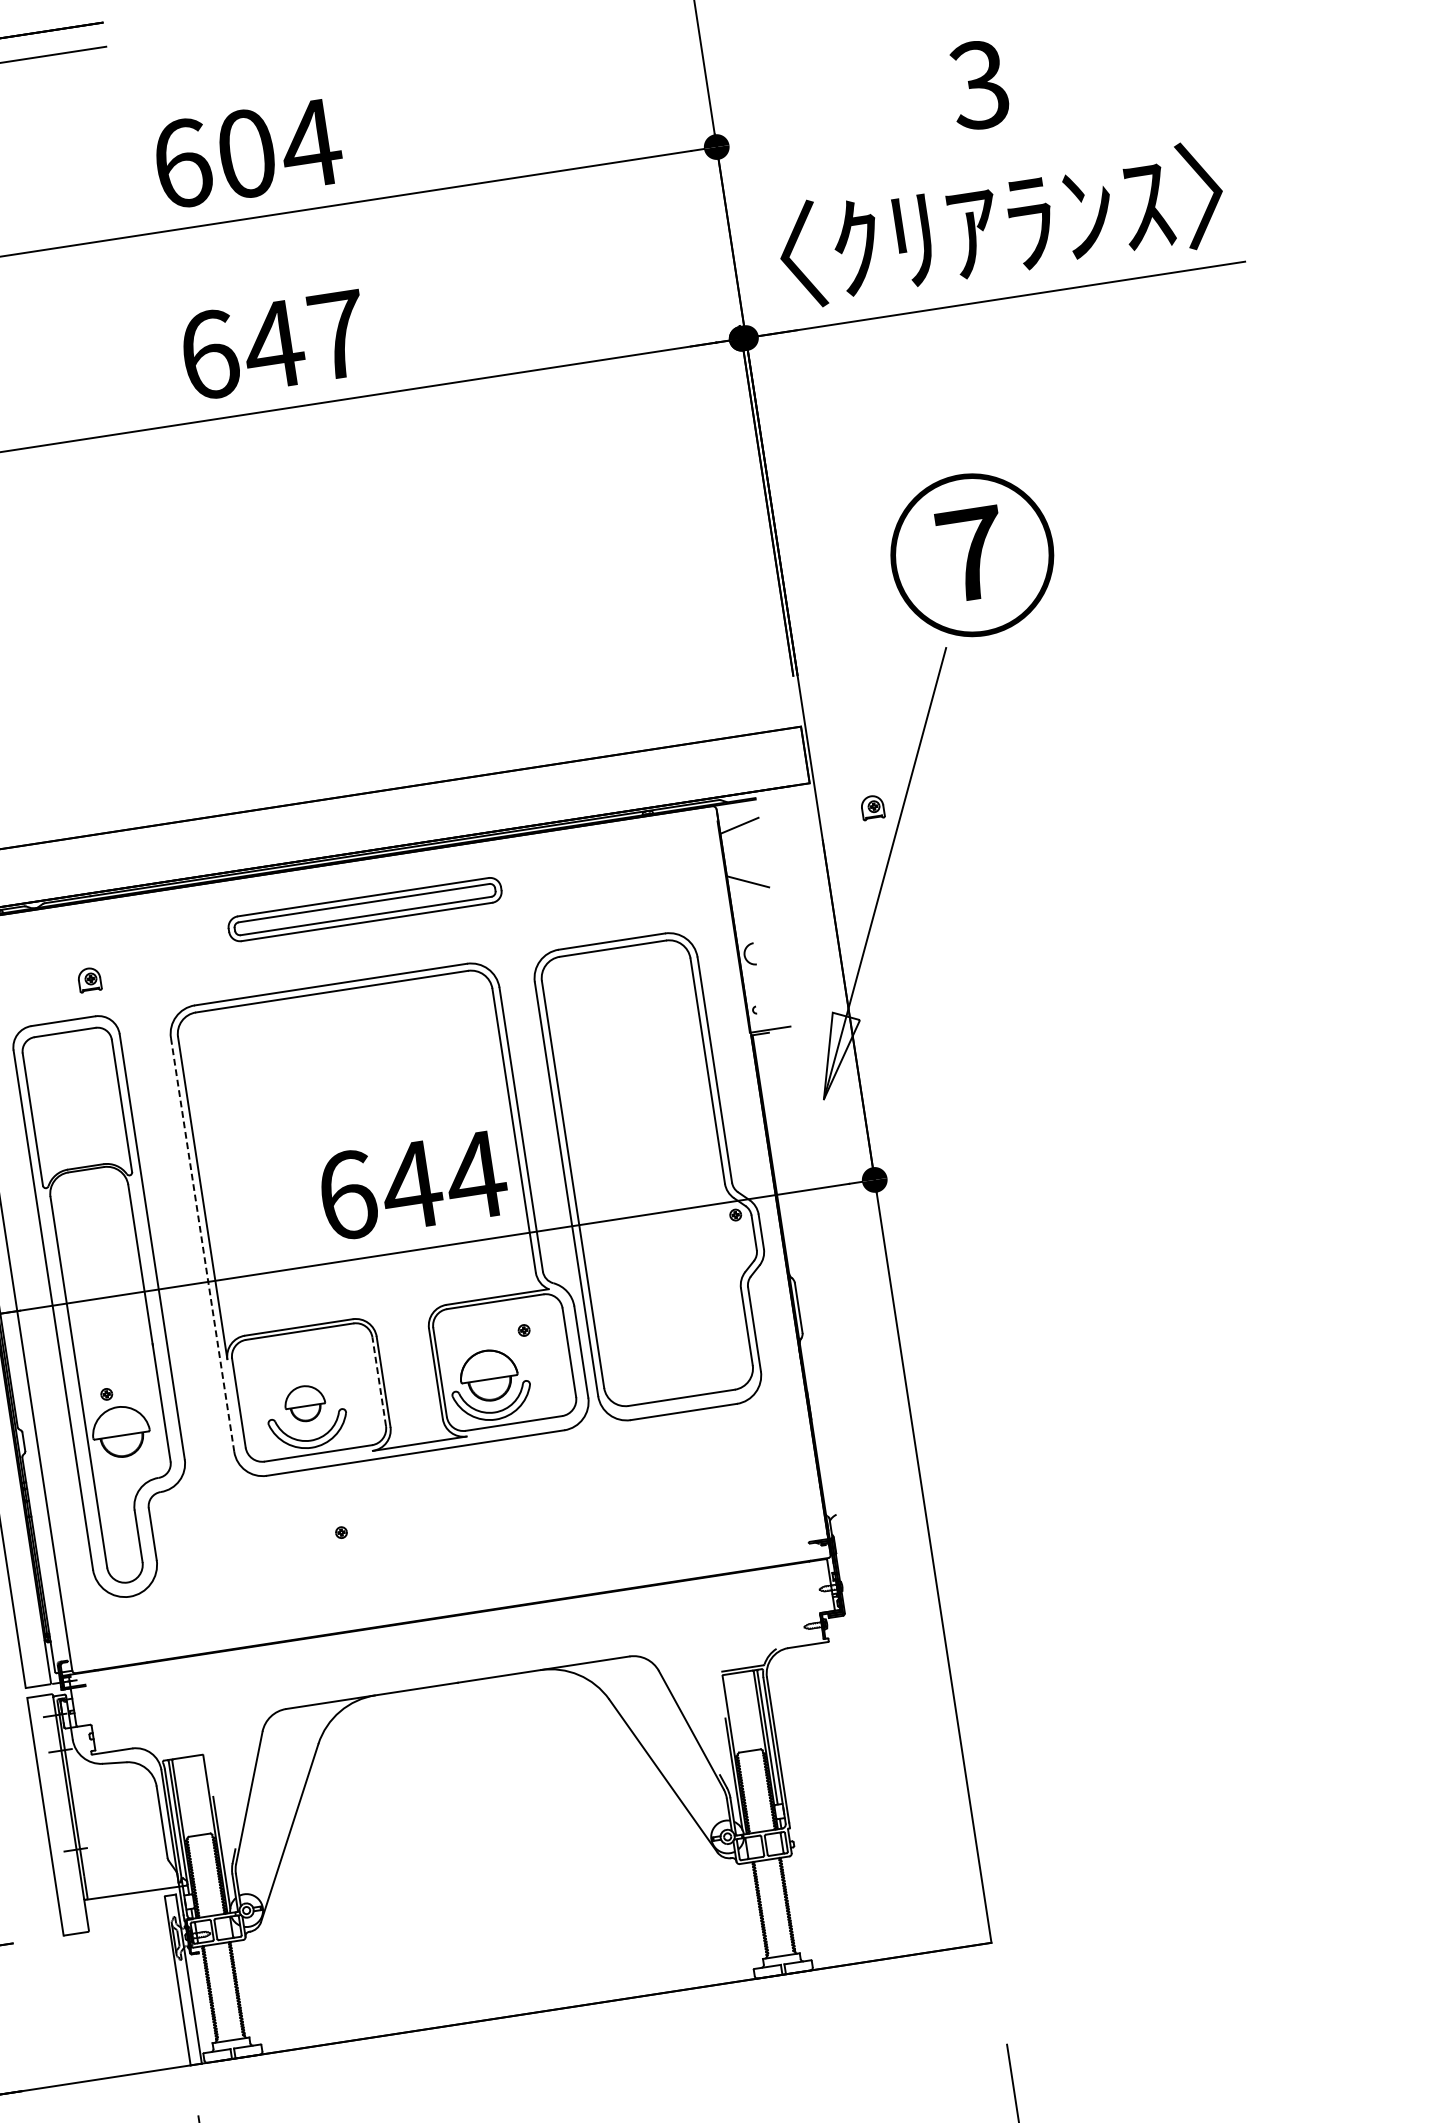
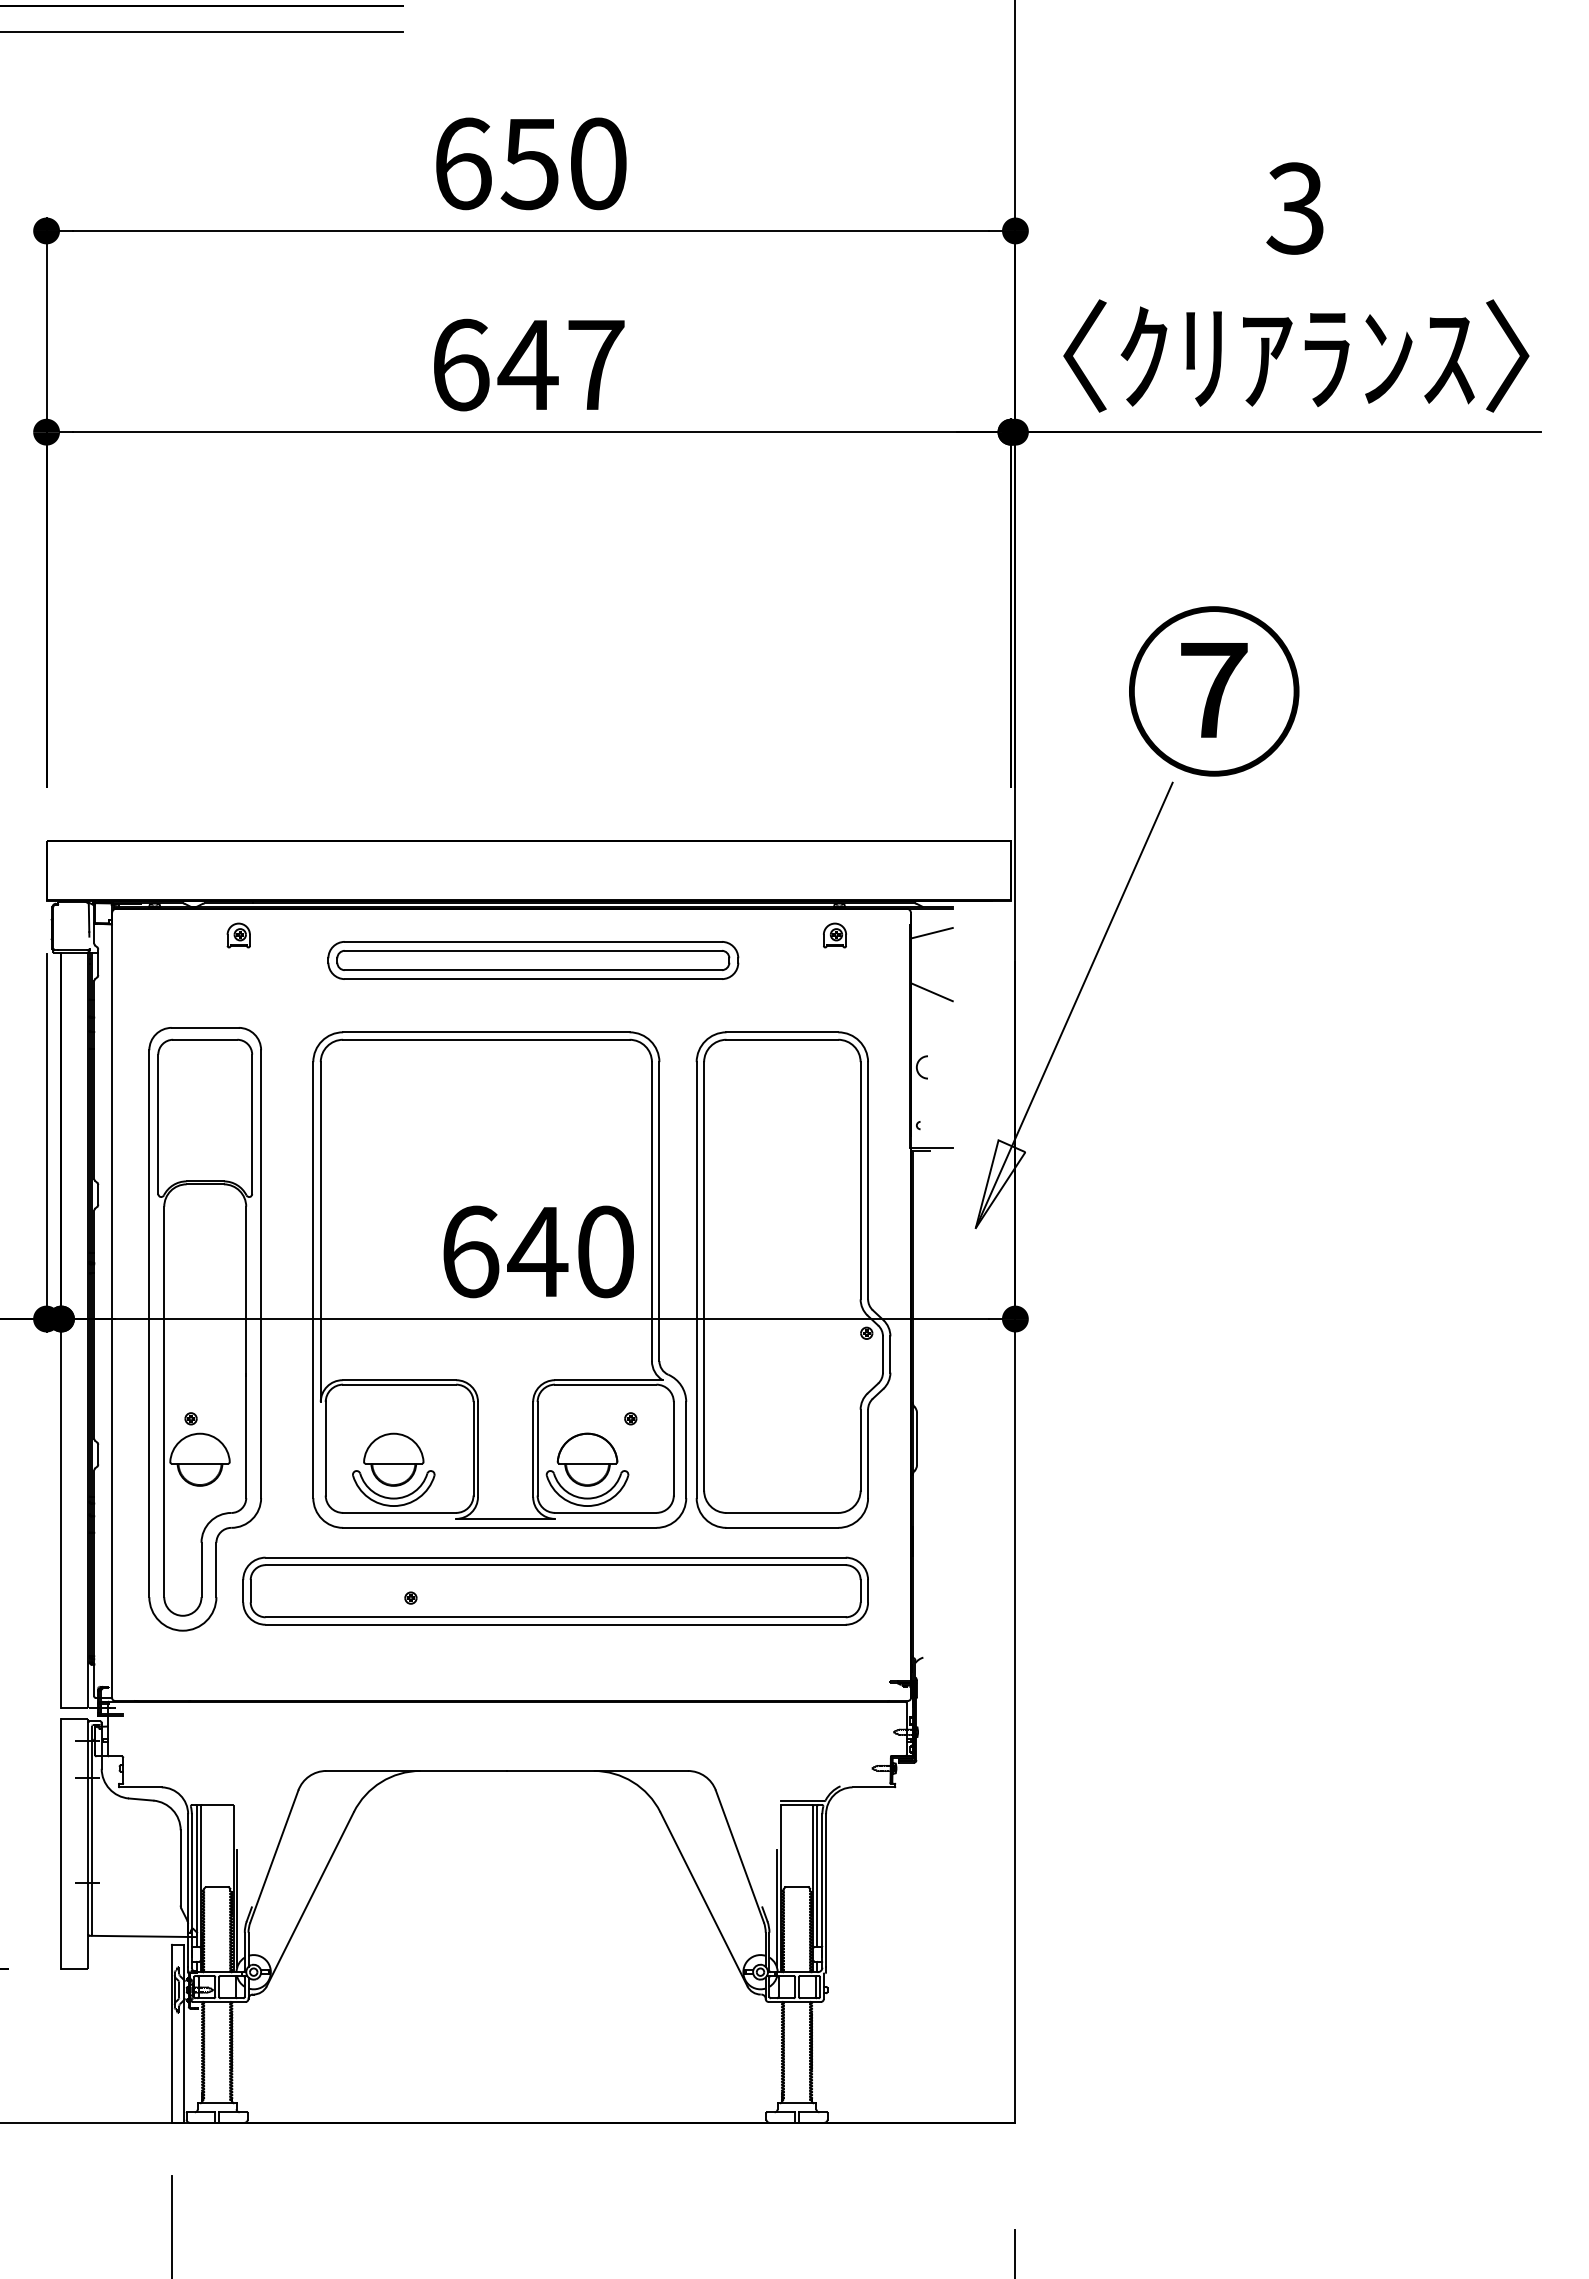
text: (278, 148) -> (564, 163), 604 -> 650
part: (872, 807) -> (834, 935), moved
part: (365, 909) -> (533, 960), size x1.43
part: (89, 979) -> (238, 935), moved
text: (475, 1175) -> (605, 1251), 644 -> 640
line: (202, 1245) -> (313, 1280), dashed -> solid
line: (379, 1381) -> (473, 1448), dashed -> solid
part: (304, 1403) -> (393, 1459), size x1.43
part: (477, 1504) -> (555, 1590), added

